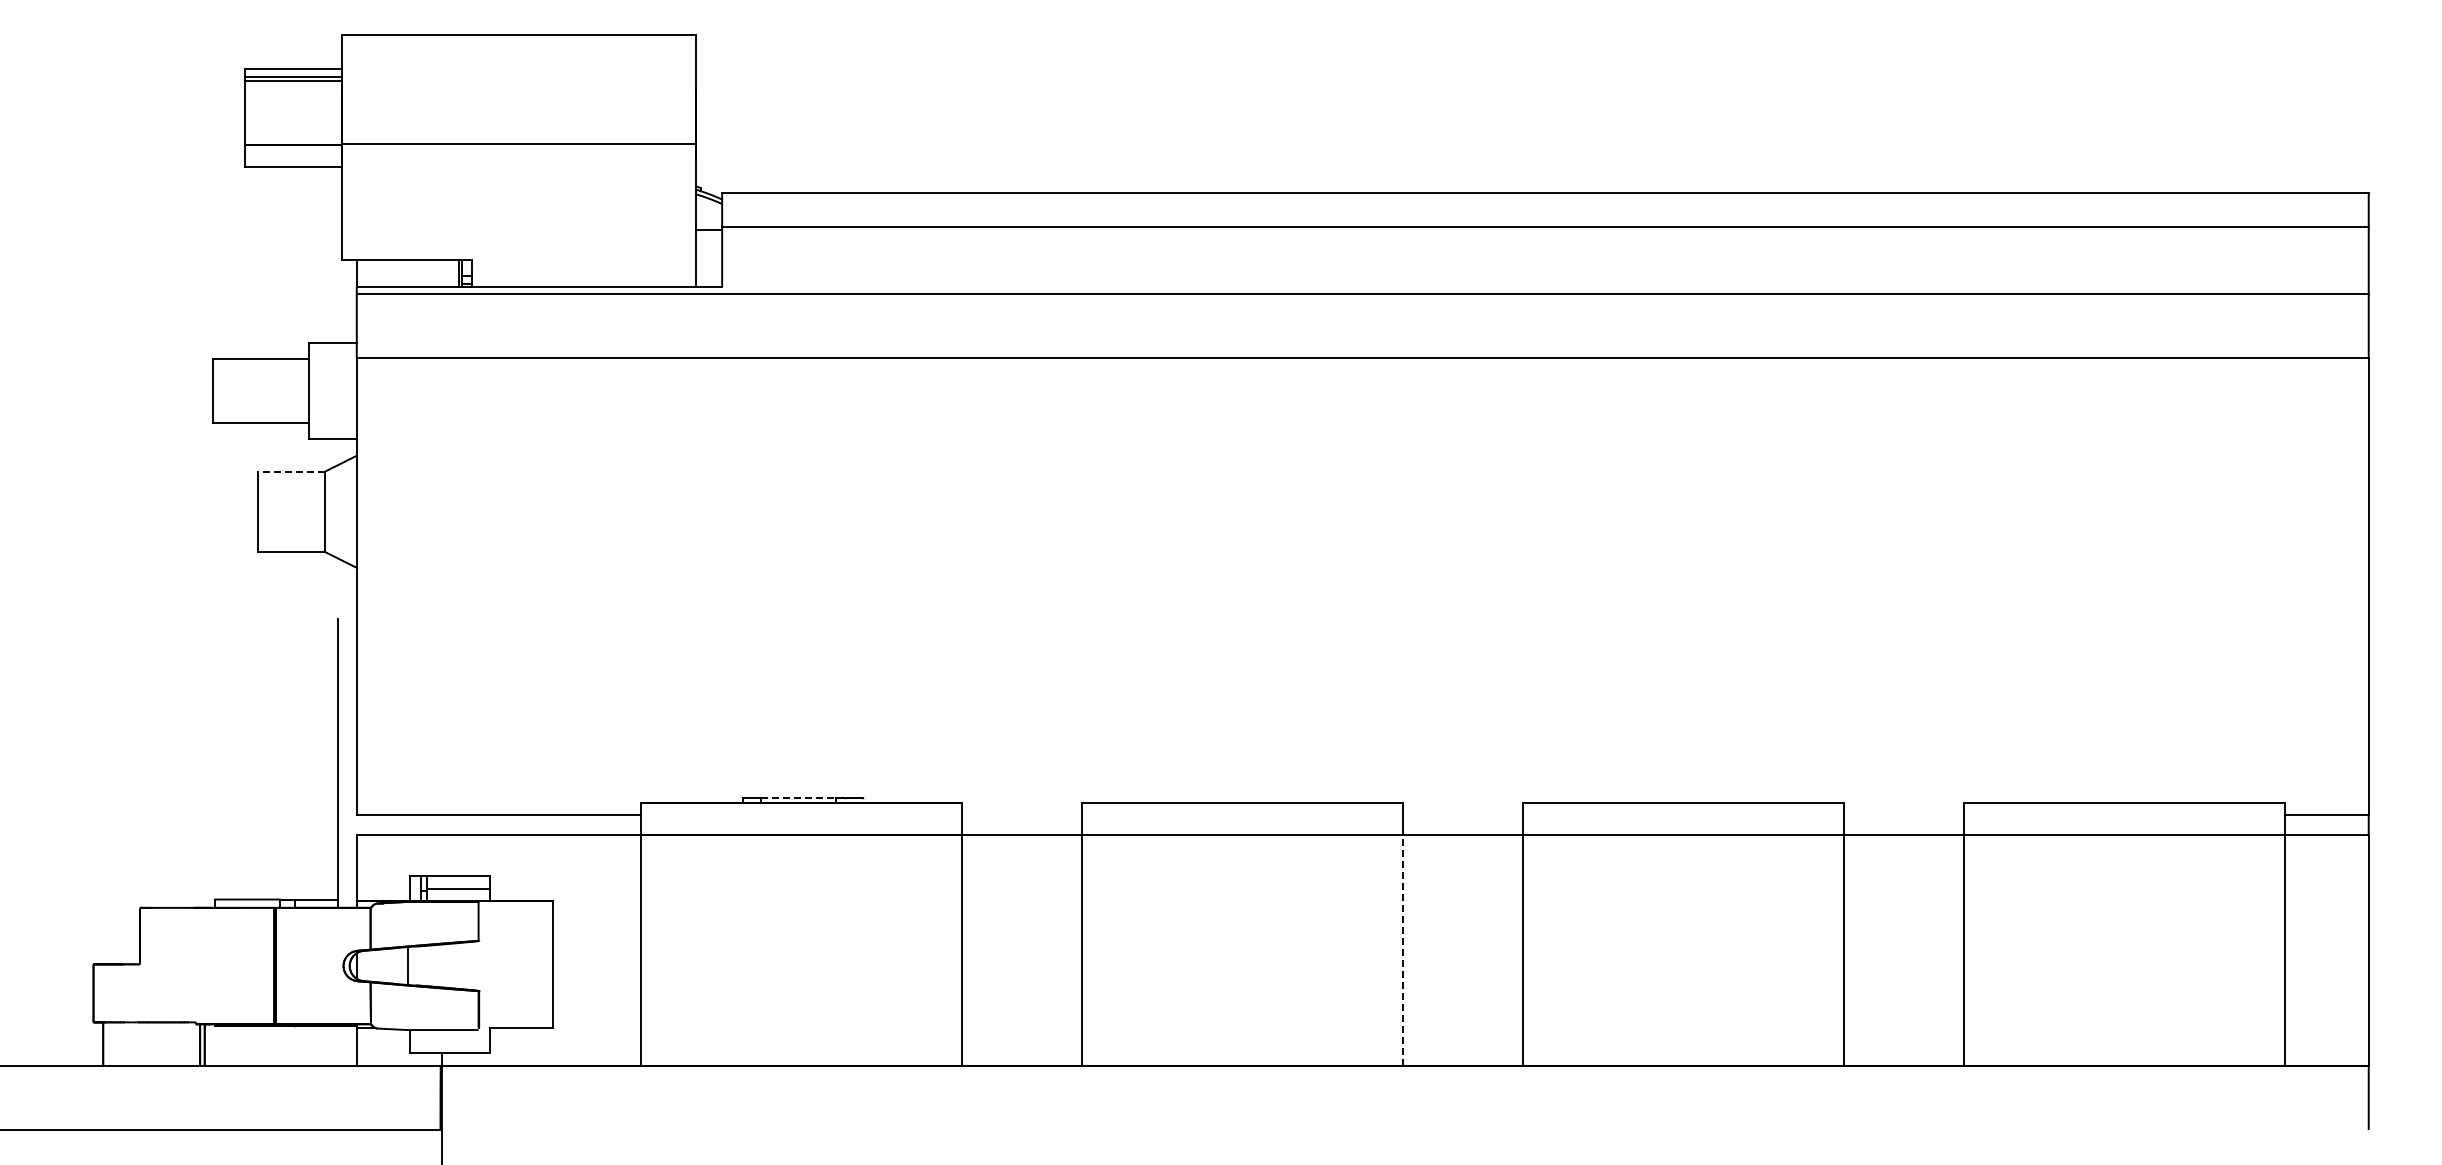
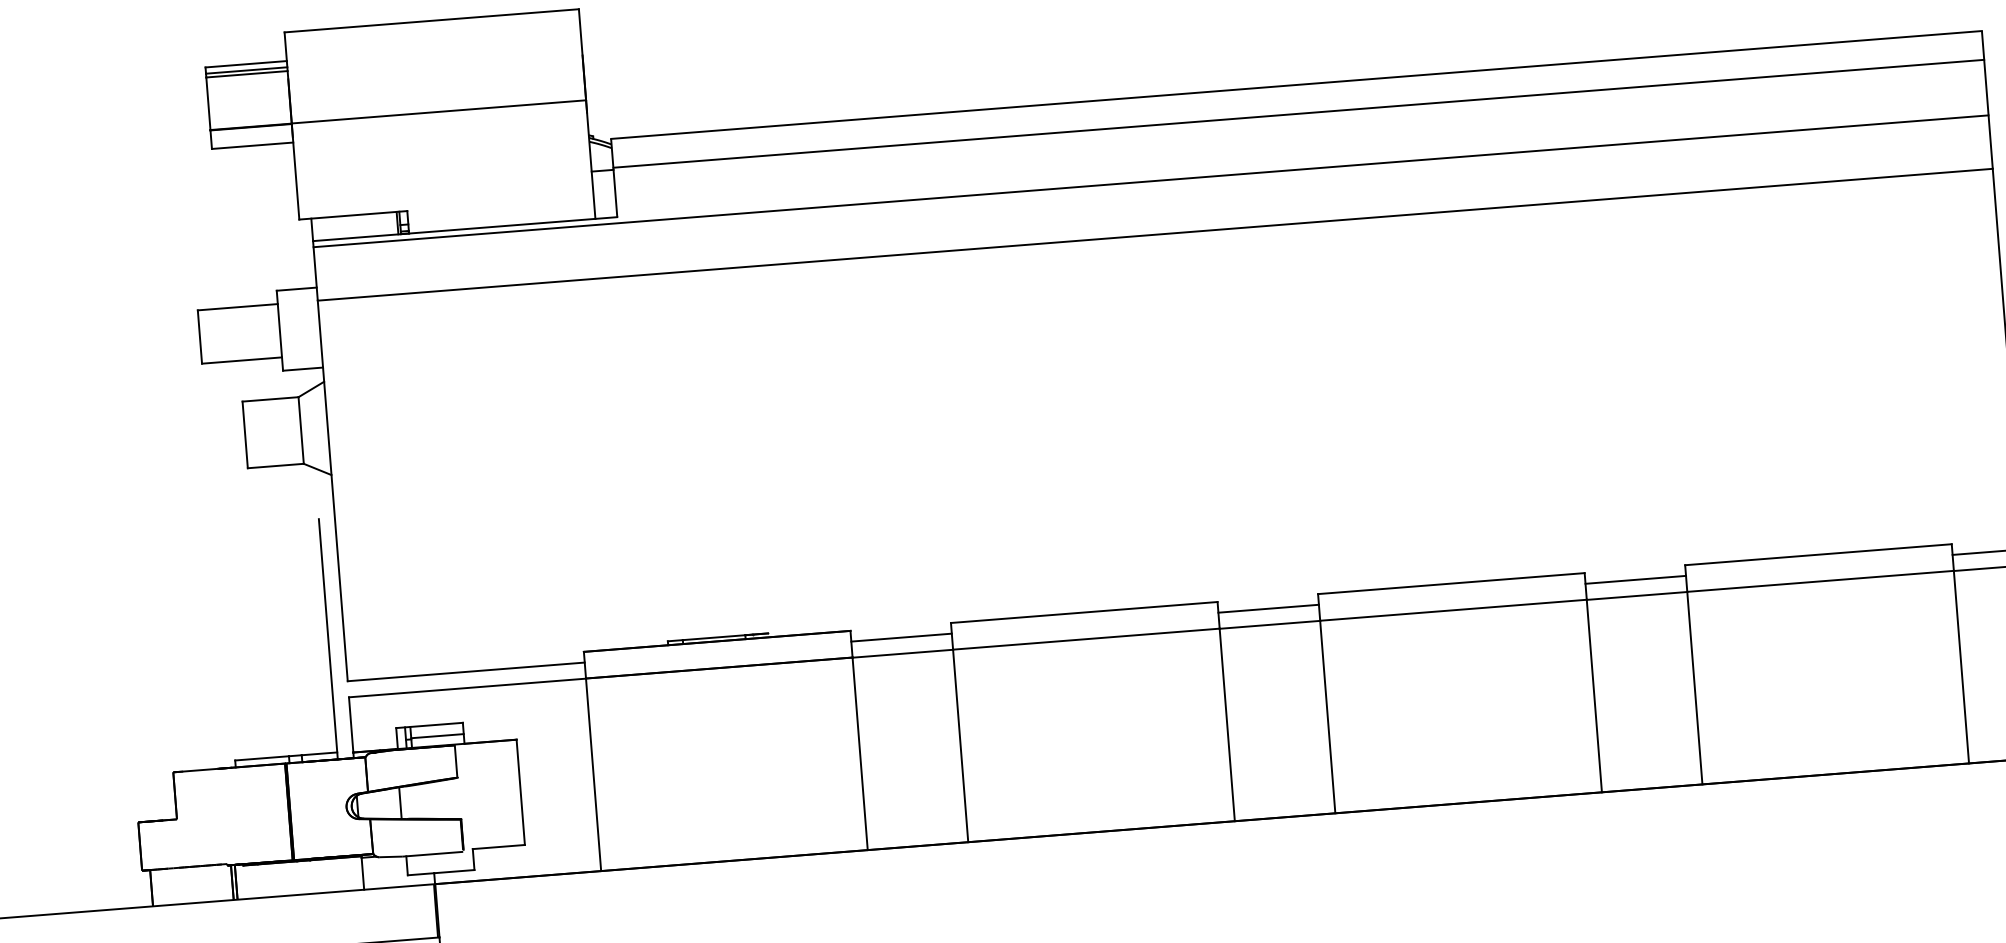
line: (291, 471) -> (270, 399), dashed -> solid
line: (798, 797) -> (714, 637), dashed -> solid
line: (1021, 815) -> (901, 637), added
line: (1462, 815) -> (1268, 608), added
line: (1903, 815) -> (1635, 579), added
line: (1402, 950) -> (1227, 725), dashed -> solid

